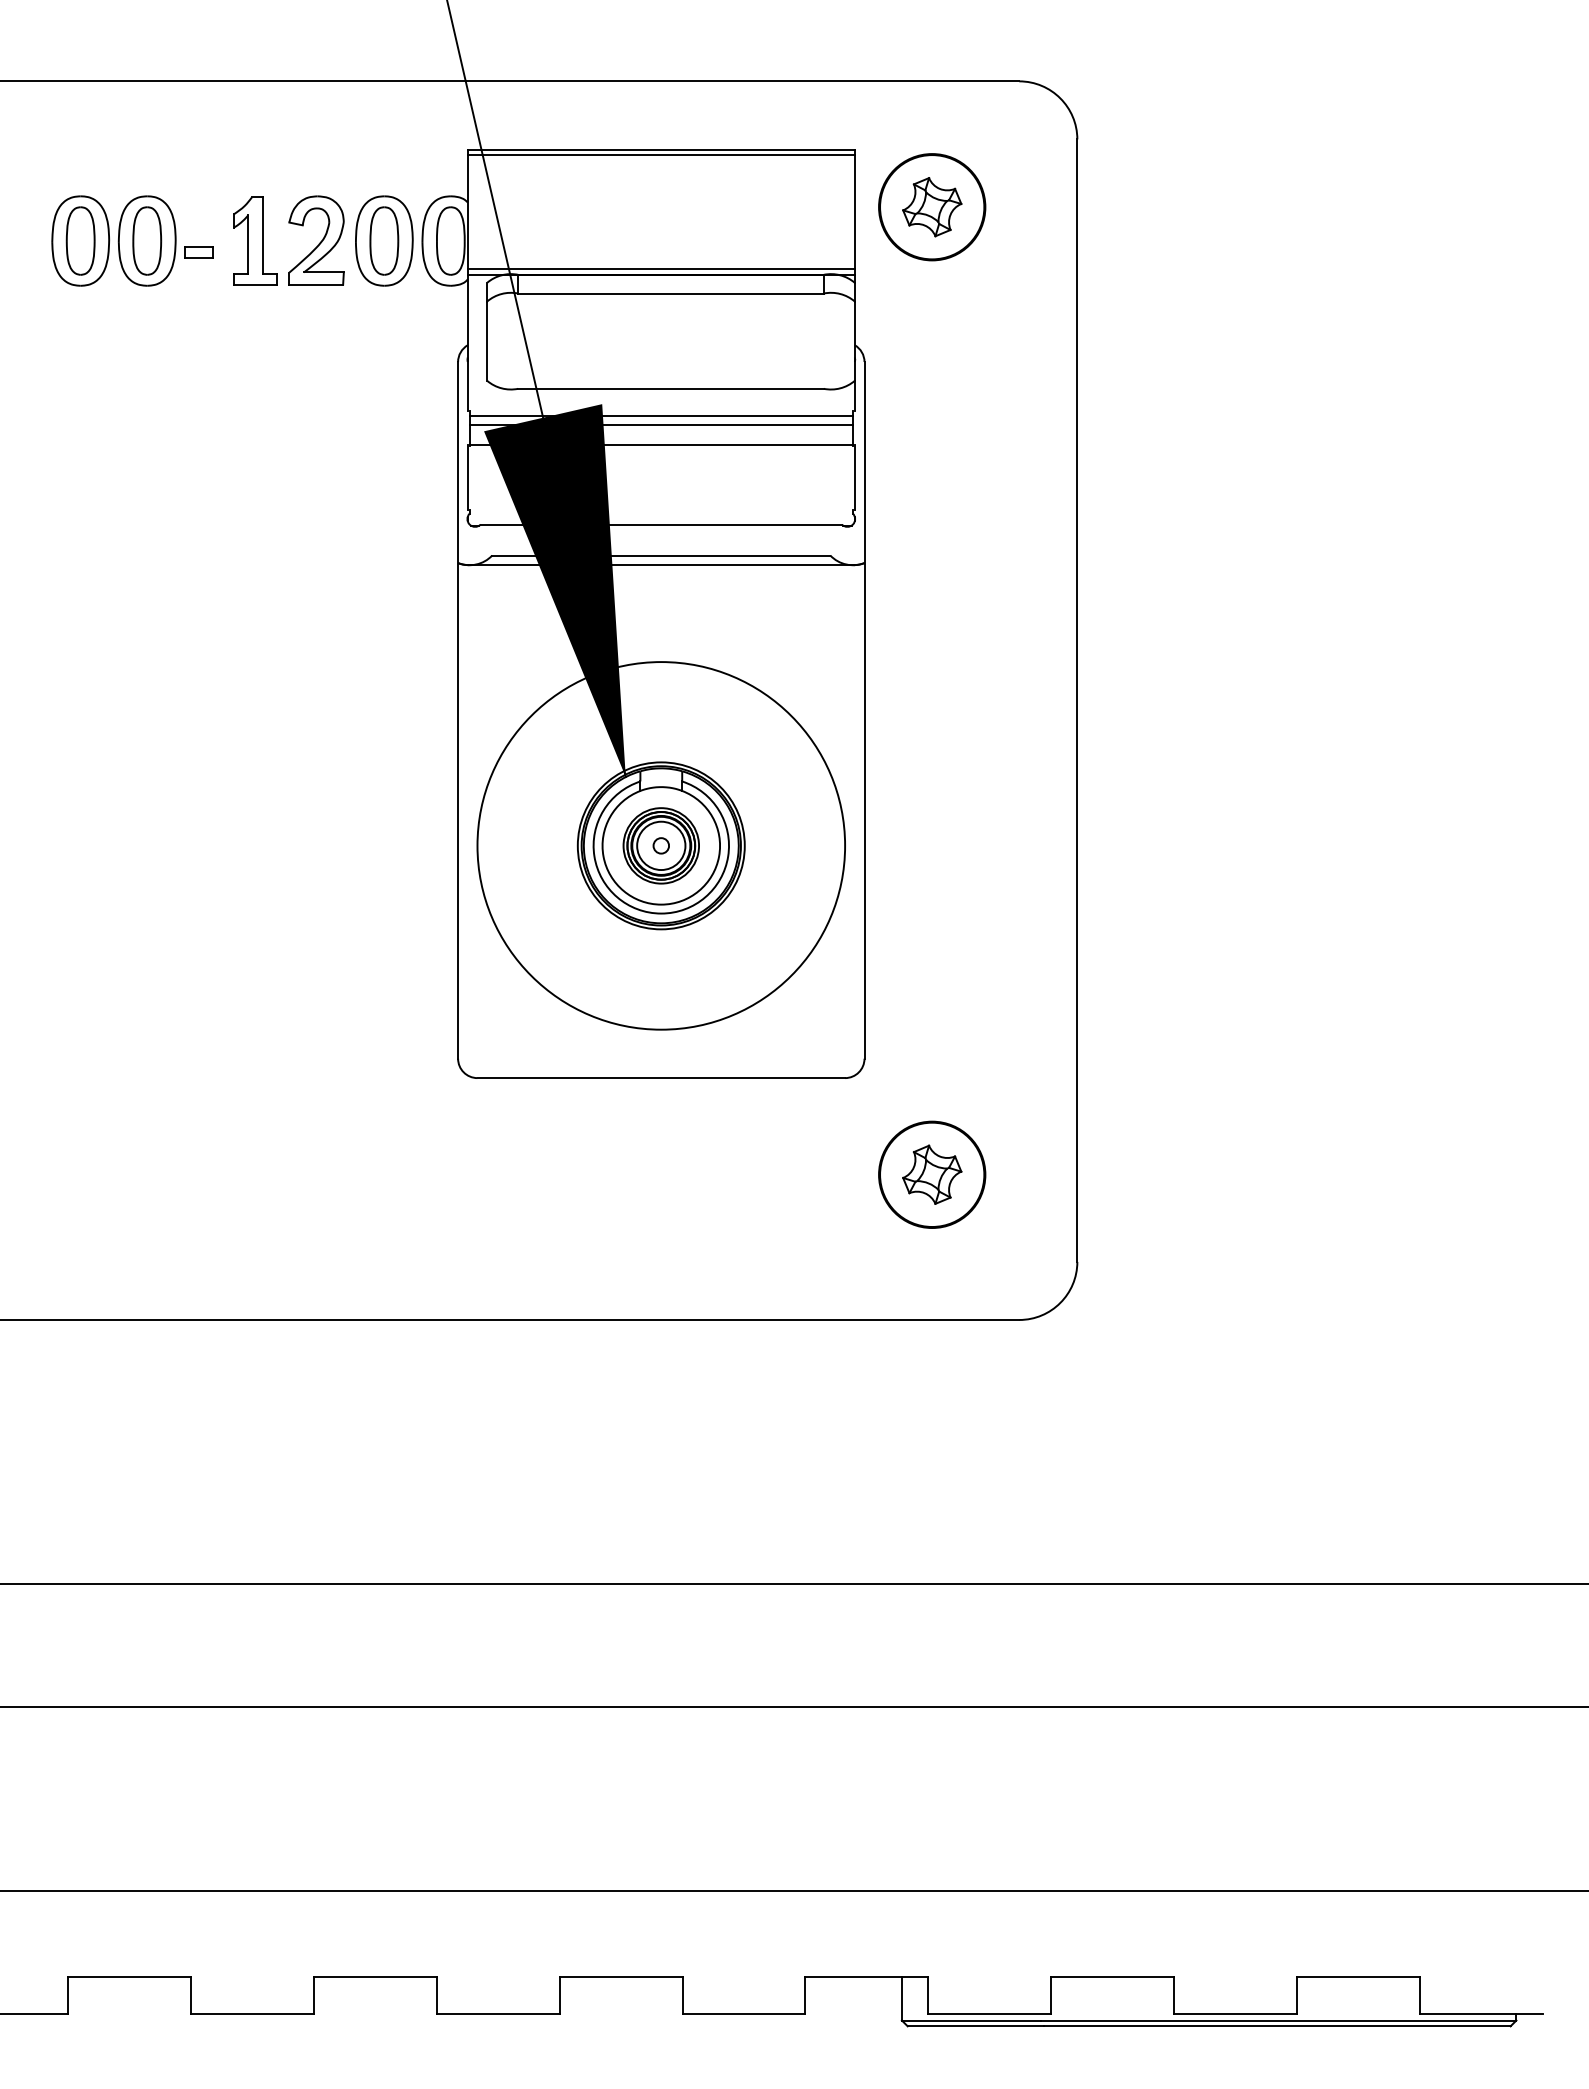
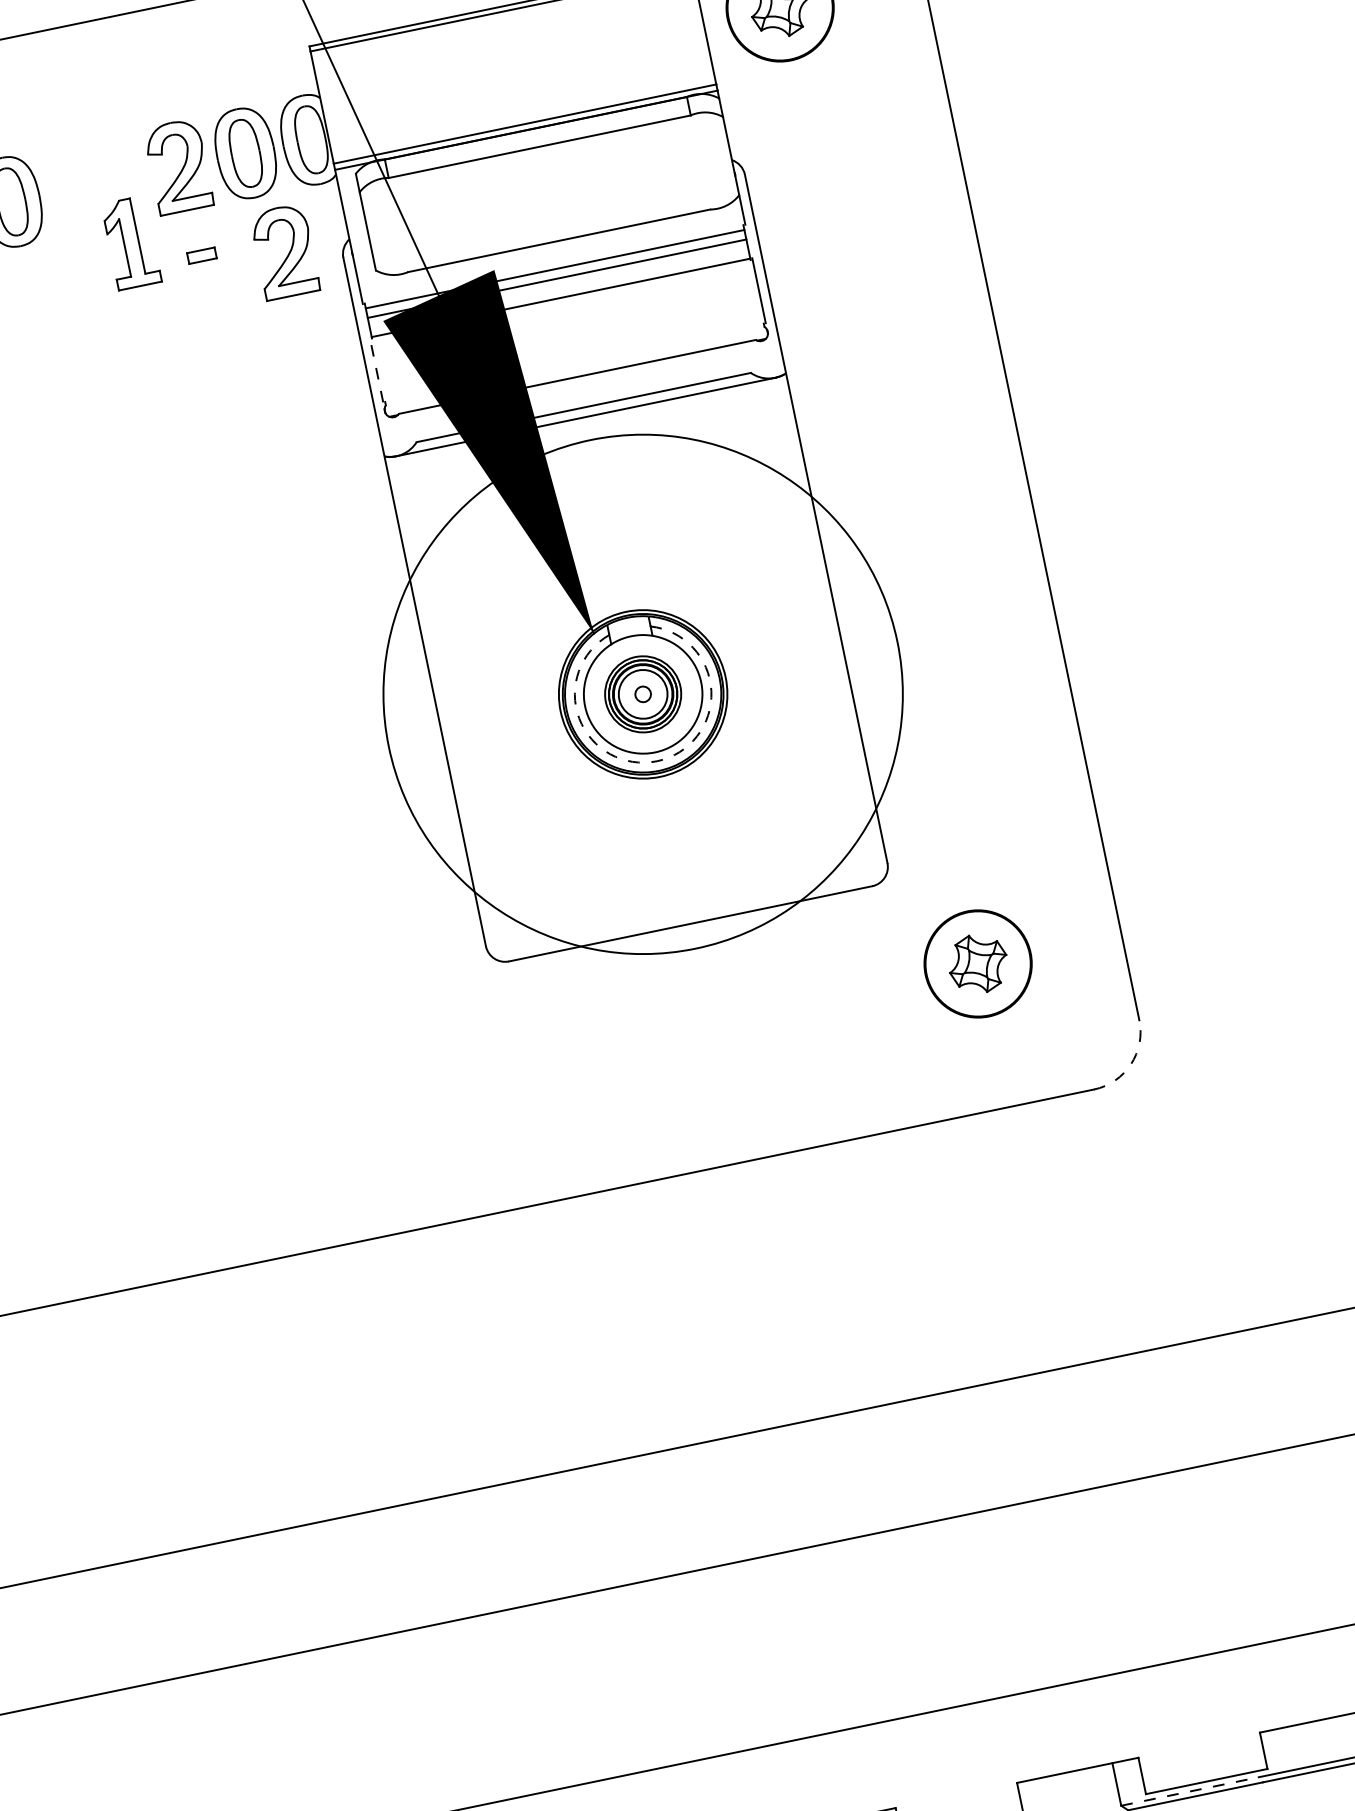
part: (255, 240) -> (131, 242), moved
part: (198, 252) -> (201, 255), moved
part: (402, 344) -> (284, 251), added
line: (467, 477) -> (376, 370), solid -> dashed
circle: (661, 845) -> (643, 693), size x1.4
arc: (661, 913) -> (657, 761), solid -> dashed
arc: (1060, 1302) -> (1131, 1063), solid -> dashed
line: (971, 2020) -> (1189, 1791), solid -> dashed

